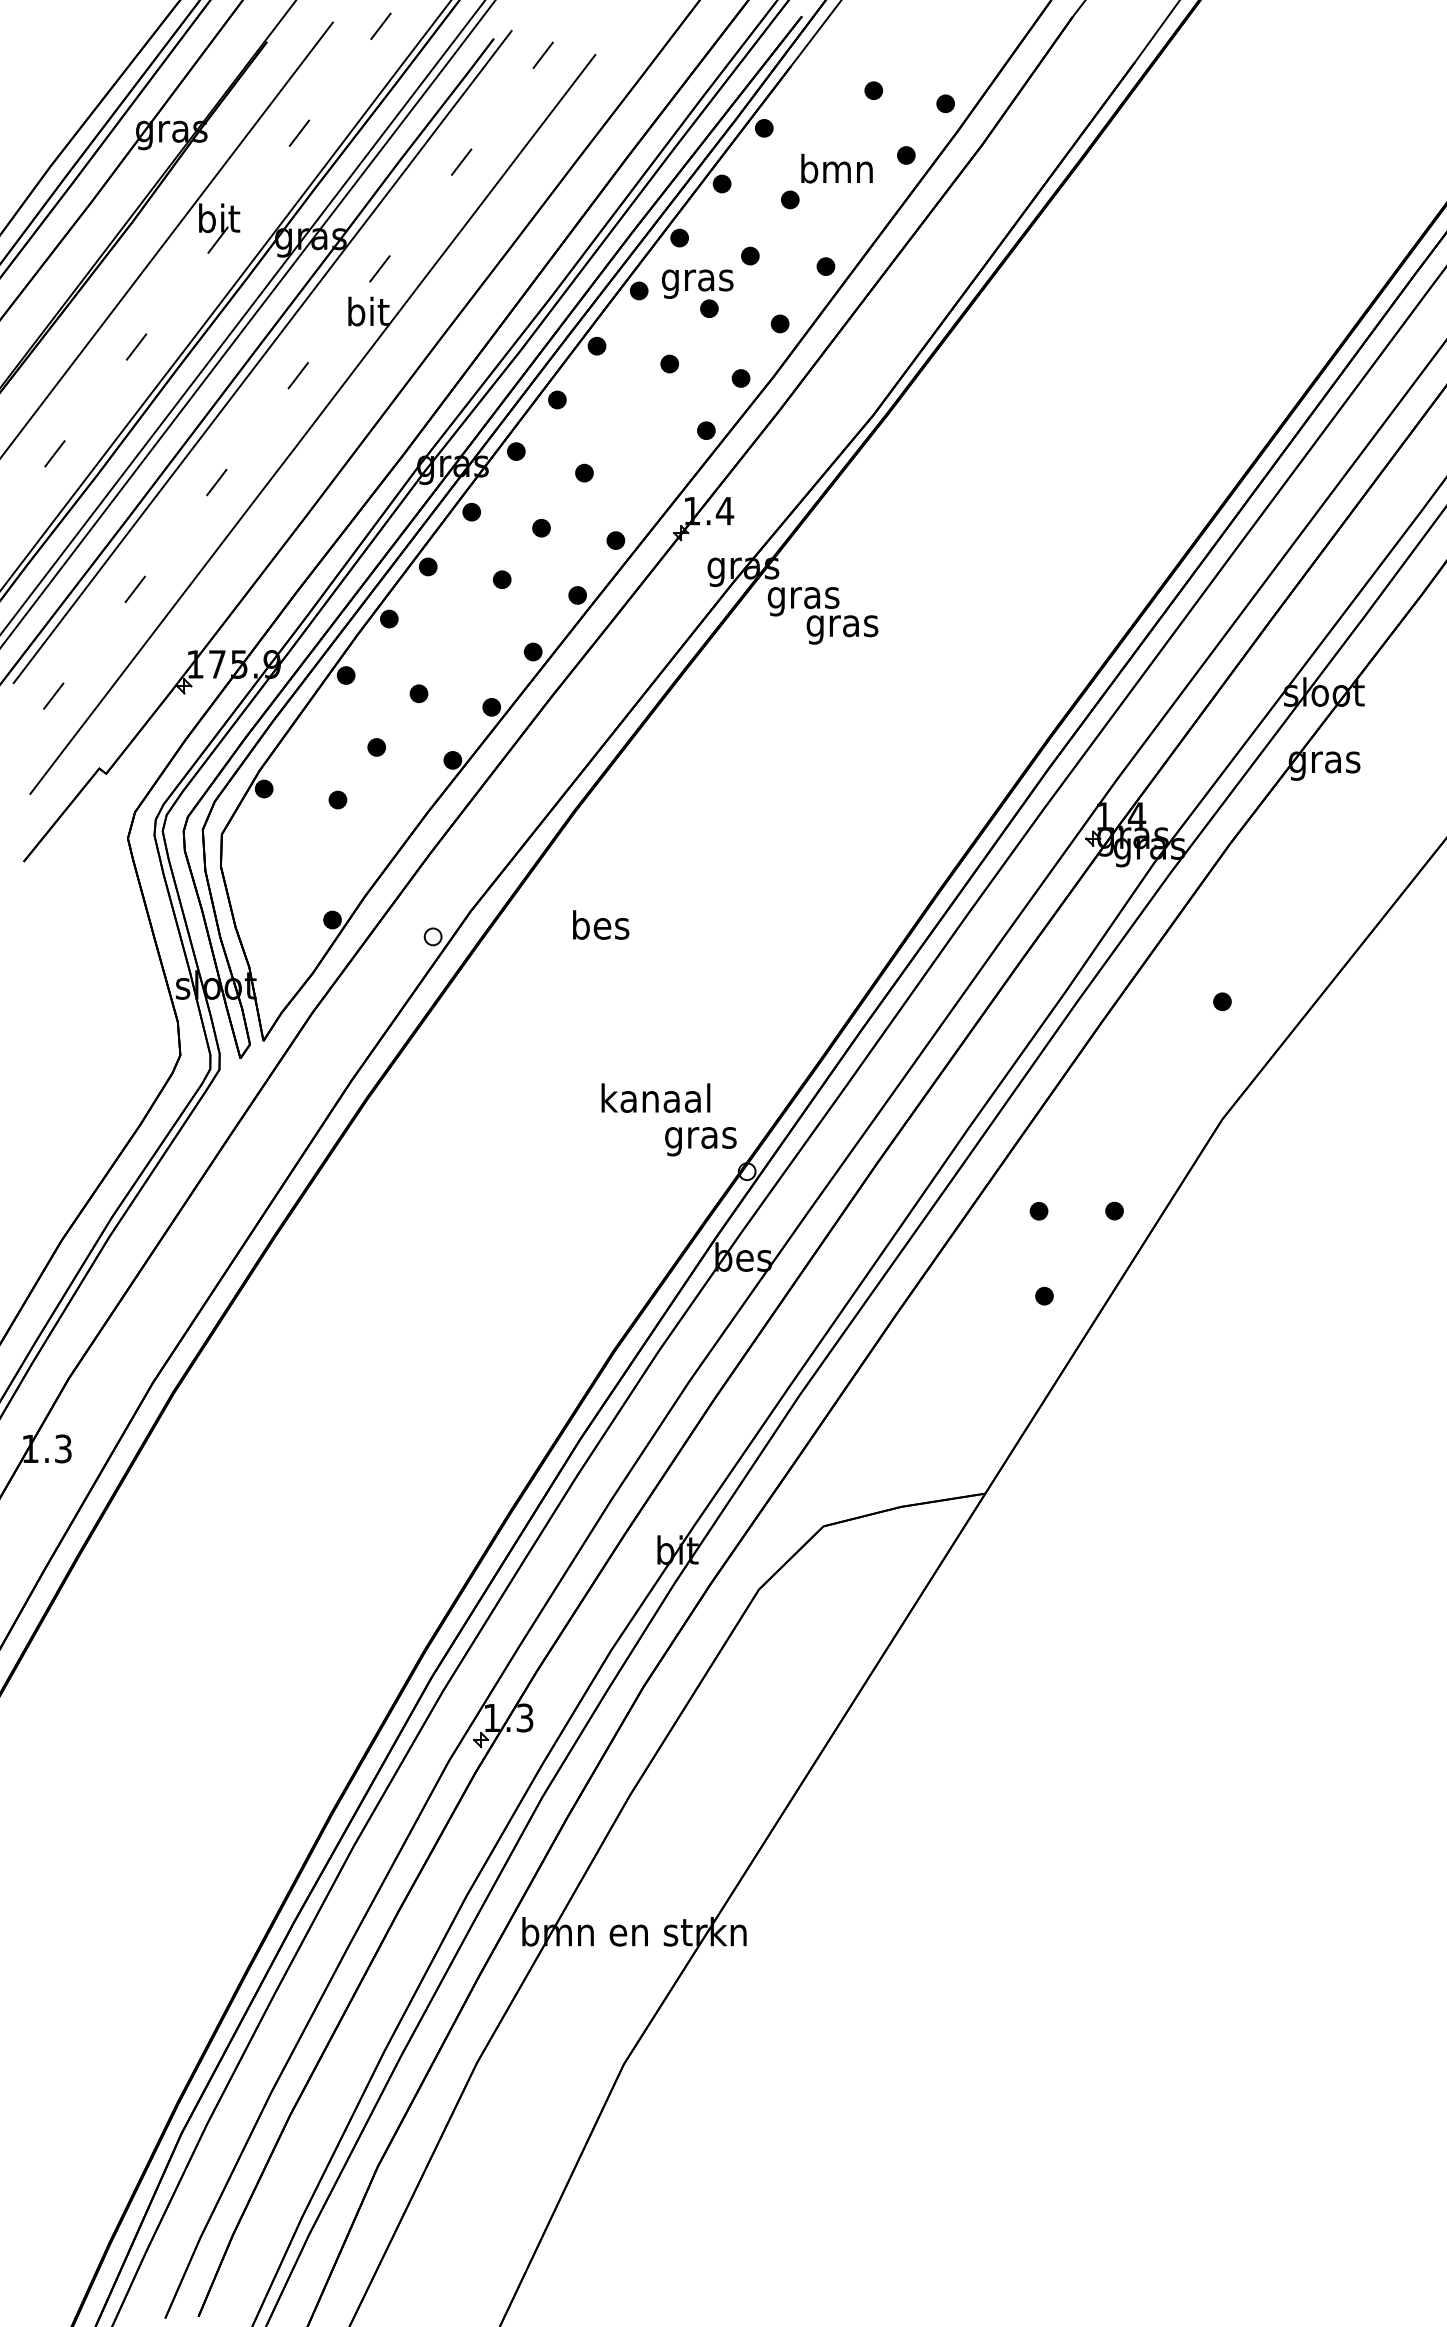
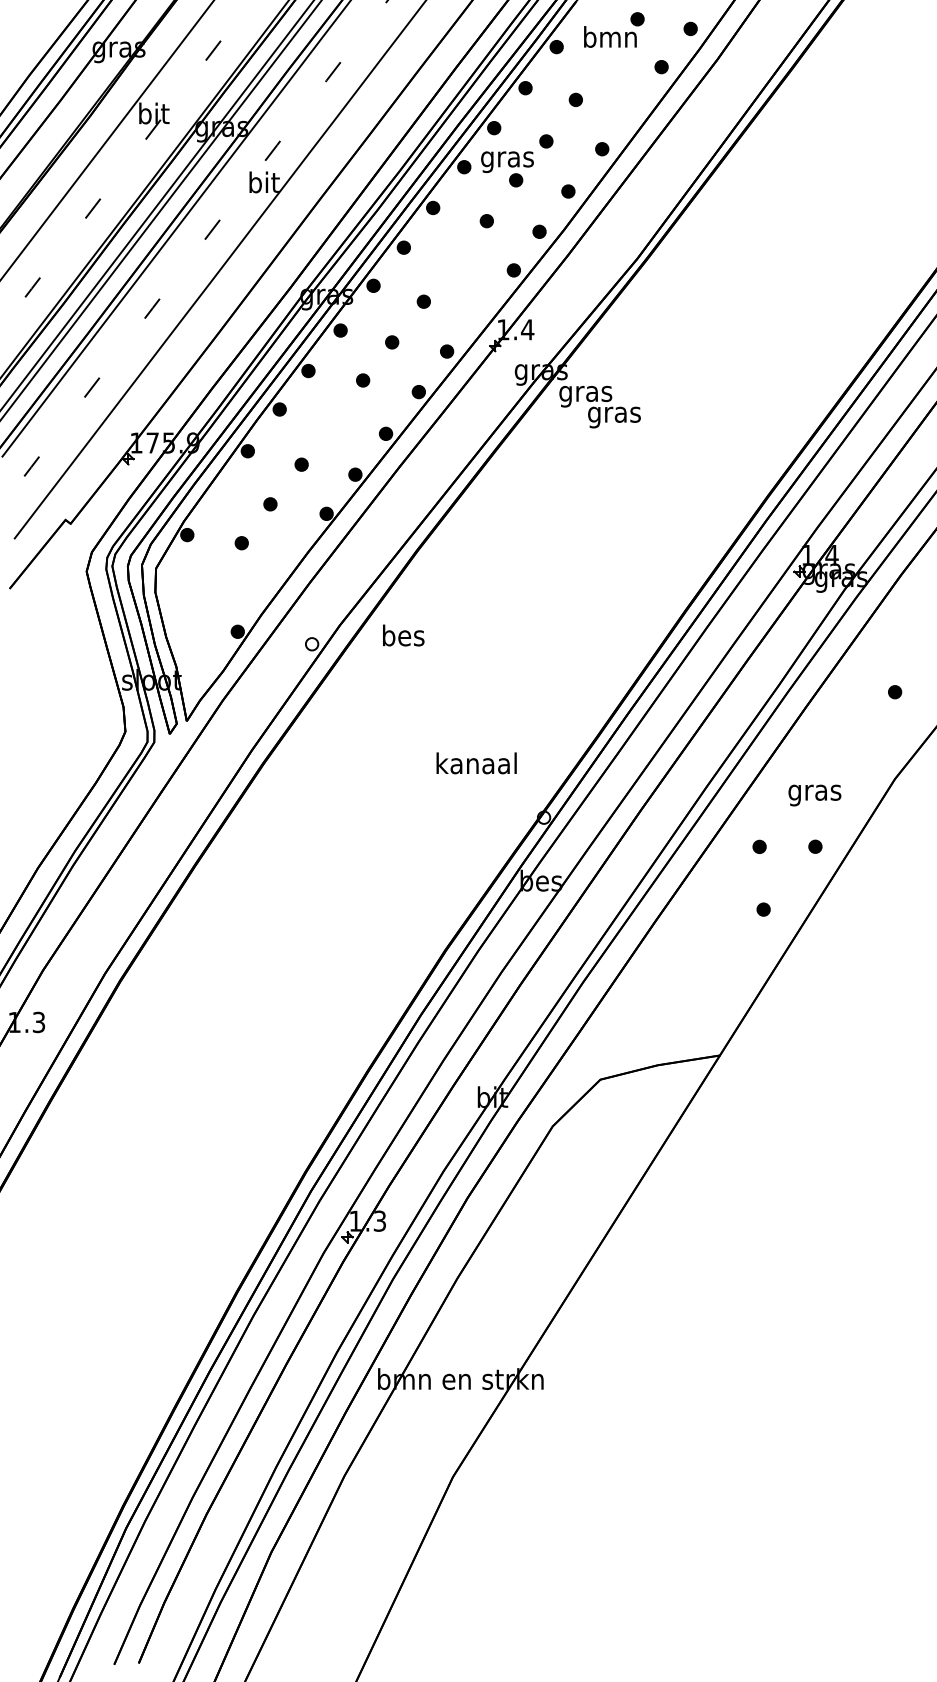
text: (836, 168) -> (610, 36), moved
text: (601, 924) -> (403, 635), moved
text: (700, 1141) -> (814, 795), moved

